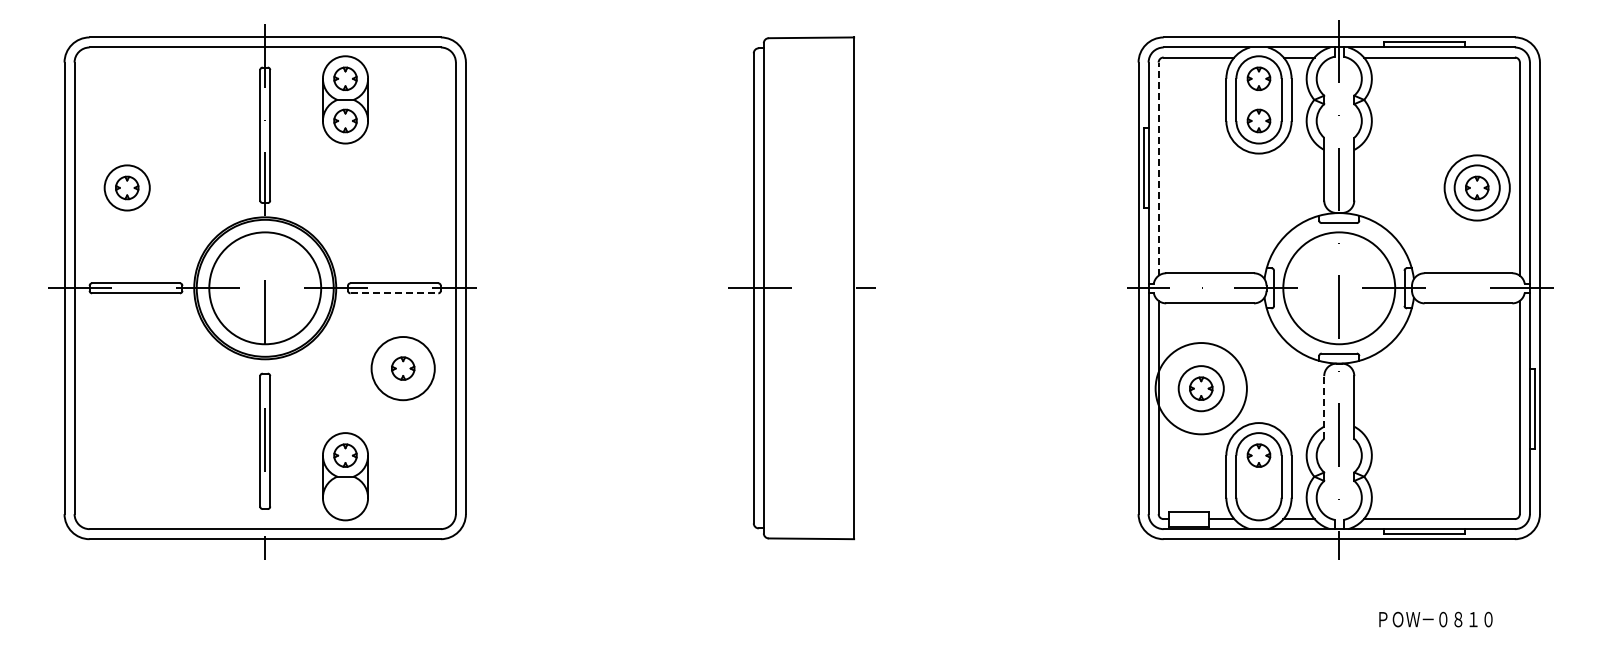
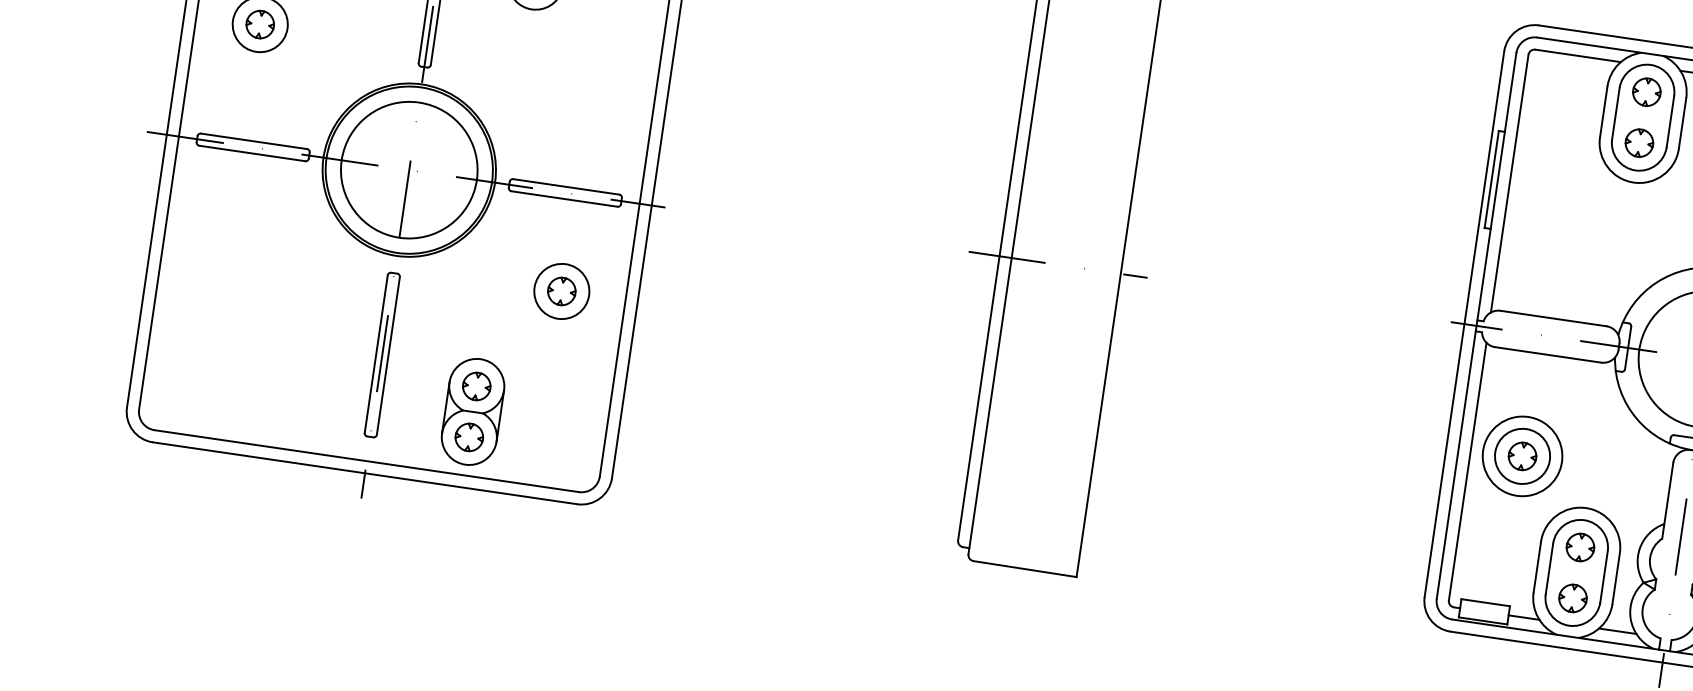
line: (1158, 169) -> (1509, 184), dashed -> solid
line: (394, 293) -> (564, 199), dashed -> solid
circle: (402, 368) -> (561, 291), size x0.71
circle: (1200, 388) -> (1521, 456), size x0.71
line: (1324, 406) -> (1668, 499), dashed -> solid
part: (345, 497) -> (469, 437), added
part: (1258, 497) -> (1572, 597), added

